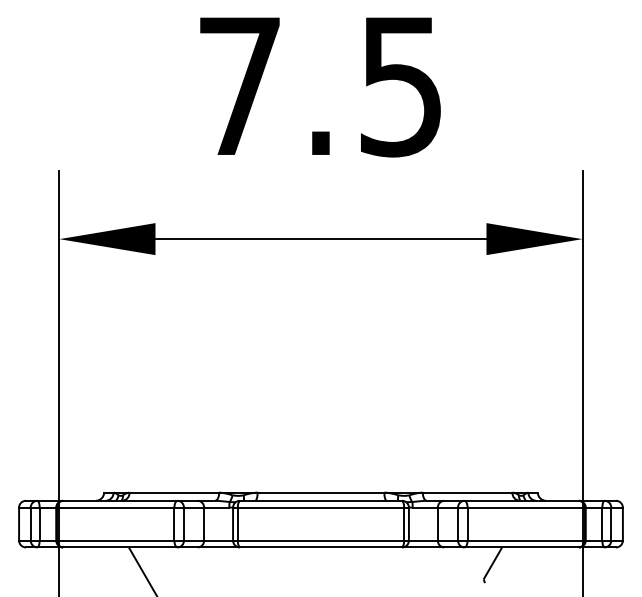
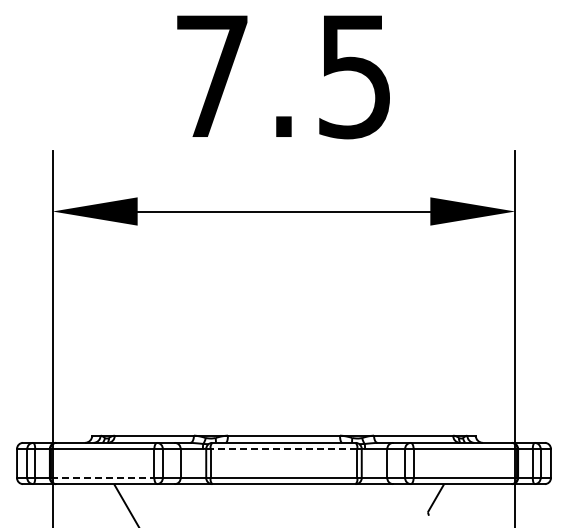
line: (320, 507) -> (283, 448), solid -> dashed
line: (115, 541) -> (102, 478), solid -> dashed

